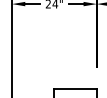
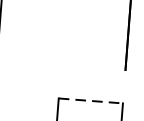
line: (76, 88) -> (92, 100), solid -> dashed

